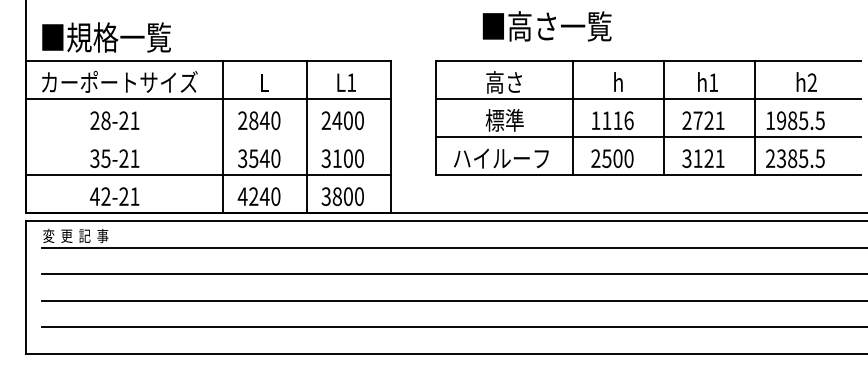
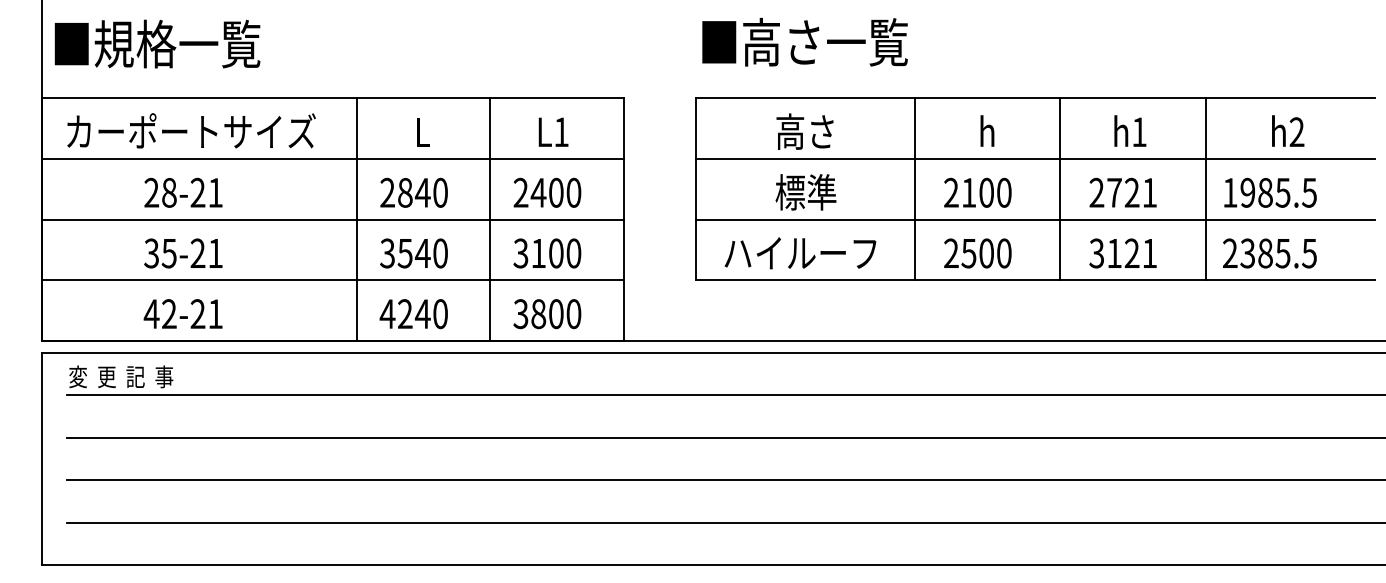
text: (546, 26) -> (803, 42), moved
text: (106, 37) -> (157, 44), moved
text: (612, 120) -> (977, 192), 1116 -> 2100
line: (208, 137) -> (333, 219), added

